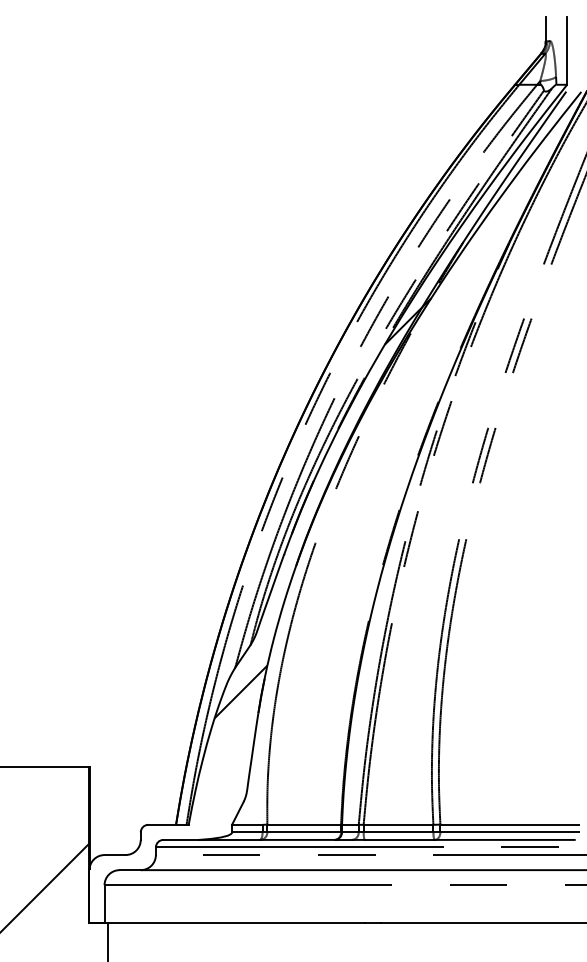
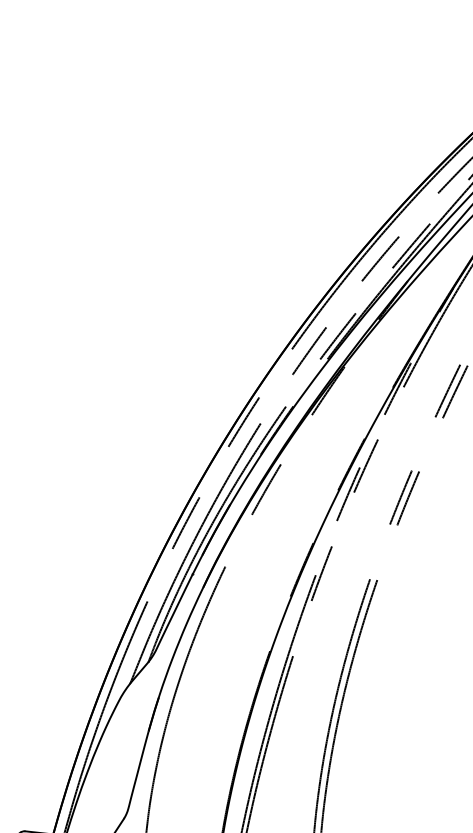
hatch: (322, 508) -> (236, 532), removed

